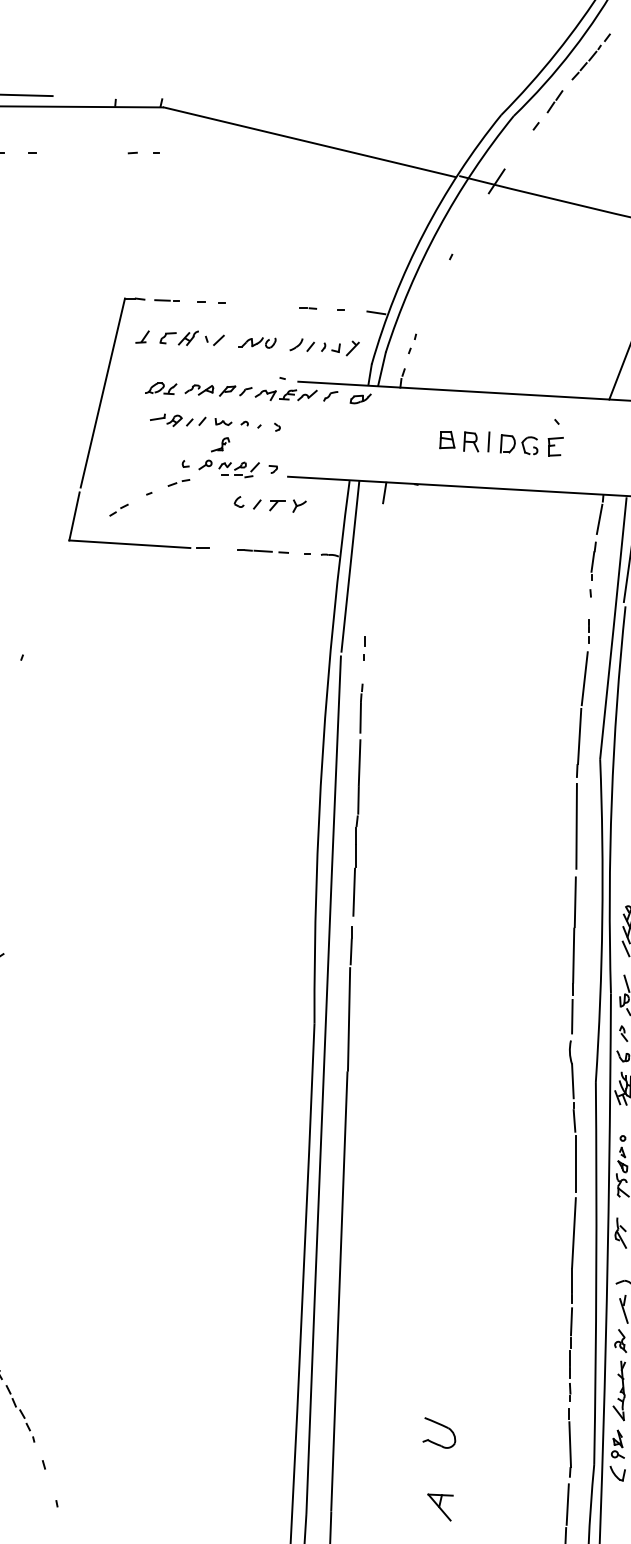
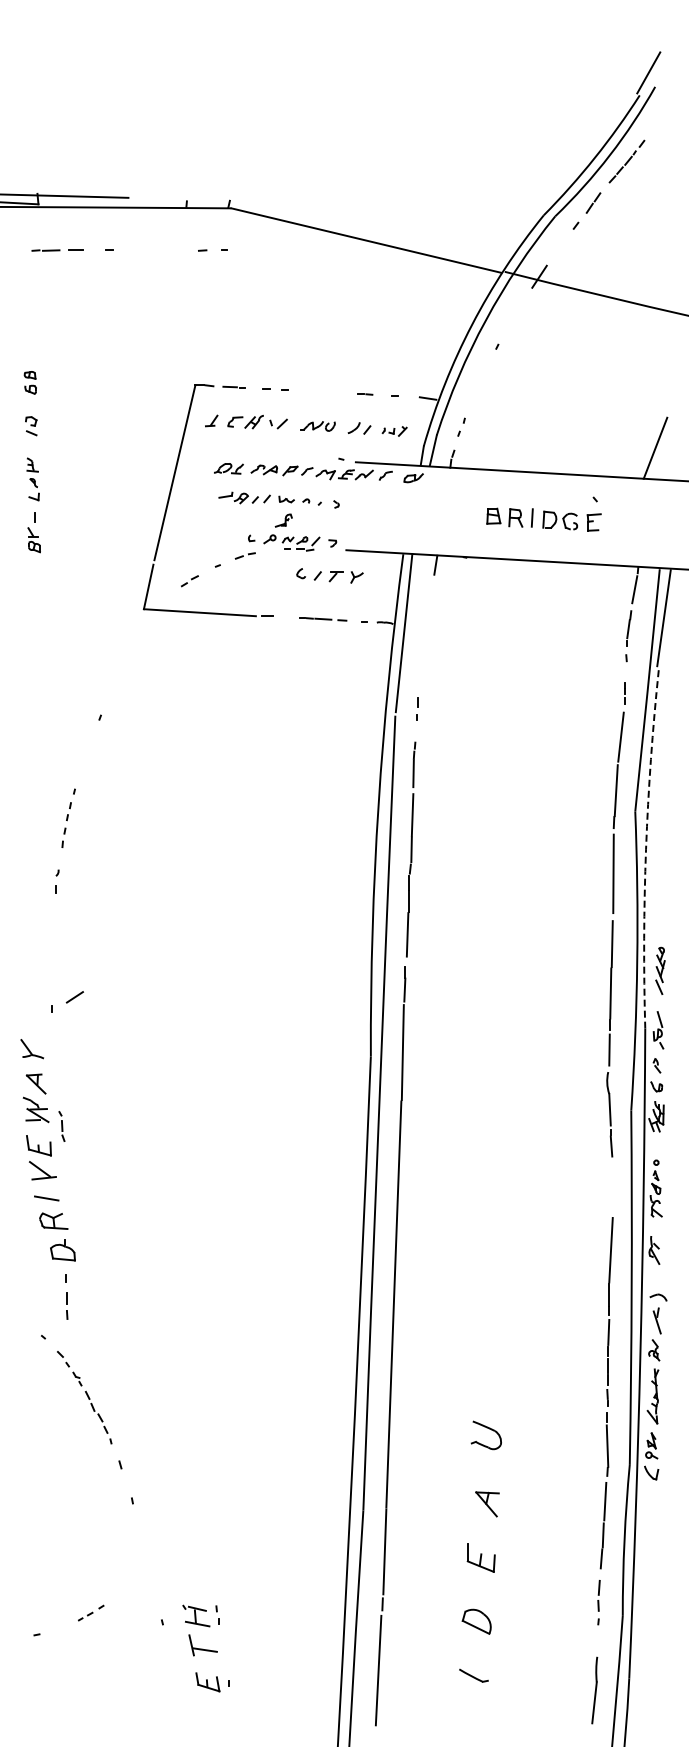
part: (340, 348) -> (394, 431), size x0.7
arc: (612, 800) -> (646, 849), solid -> dashed
line: (575, 1164) -> (612, 1186), removed

